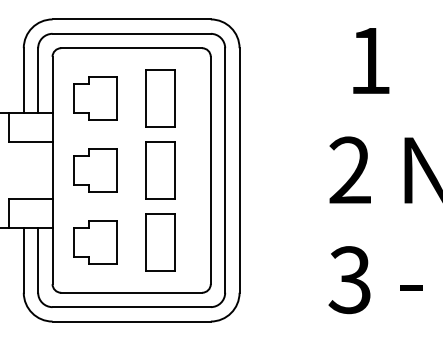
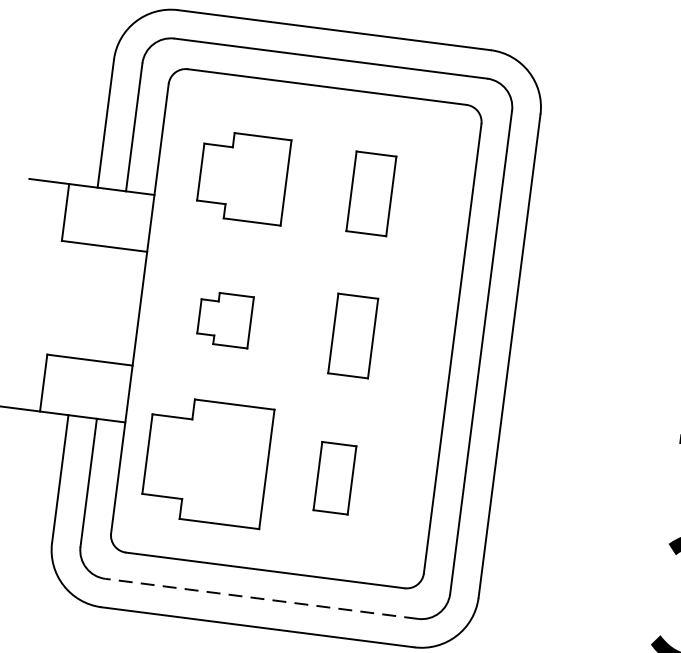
part: (160, 98) -> (371, 193), size x0.7
part: (95, 170) -> (224, 319), size x0.6
part: (160, 170) -> (353, 336), size x0.7
part: (95, 242) -> (206, 461), size x1.4
part: (160, 242) -> (335, 478), size x0.6
line: (131, 307) -> (261, 599), solid -> dashed

